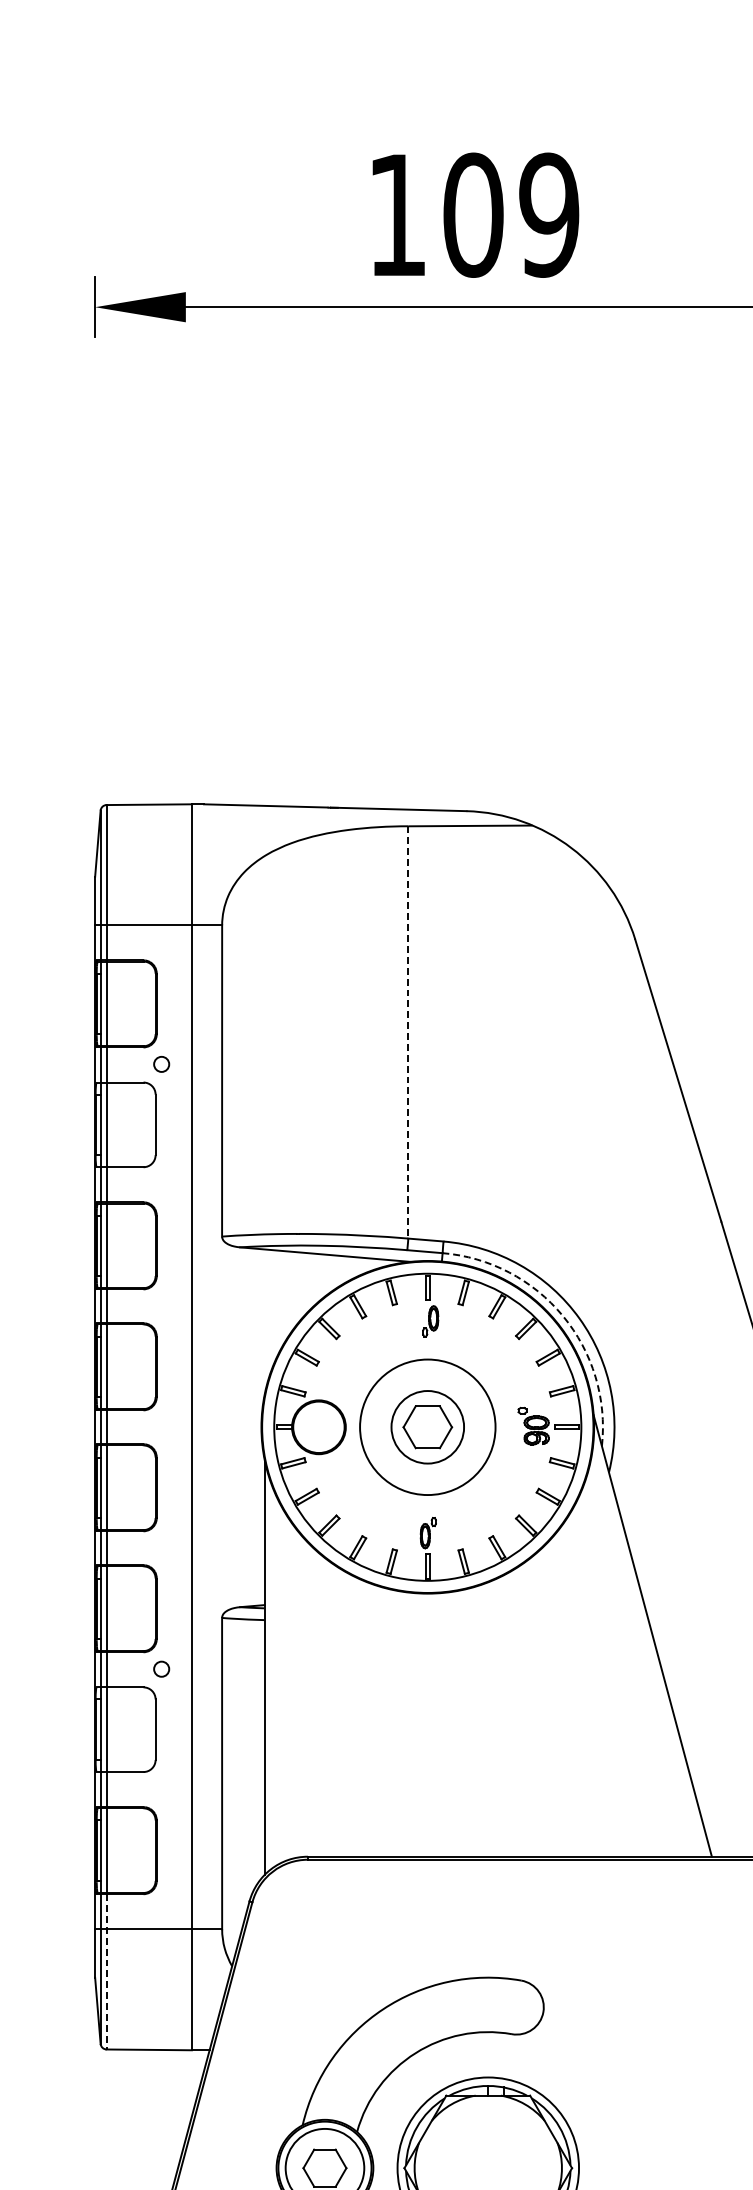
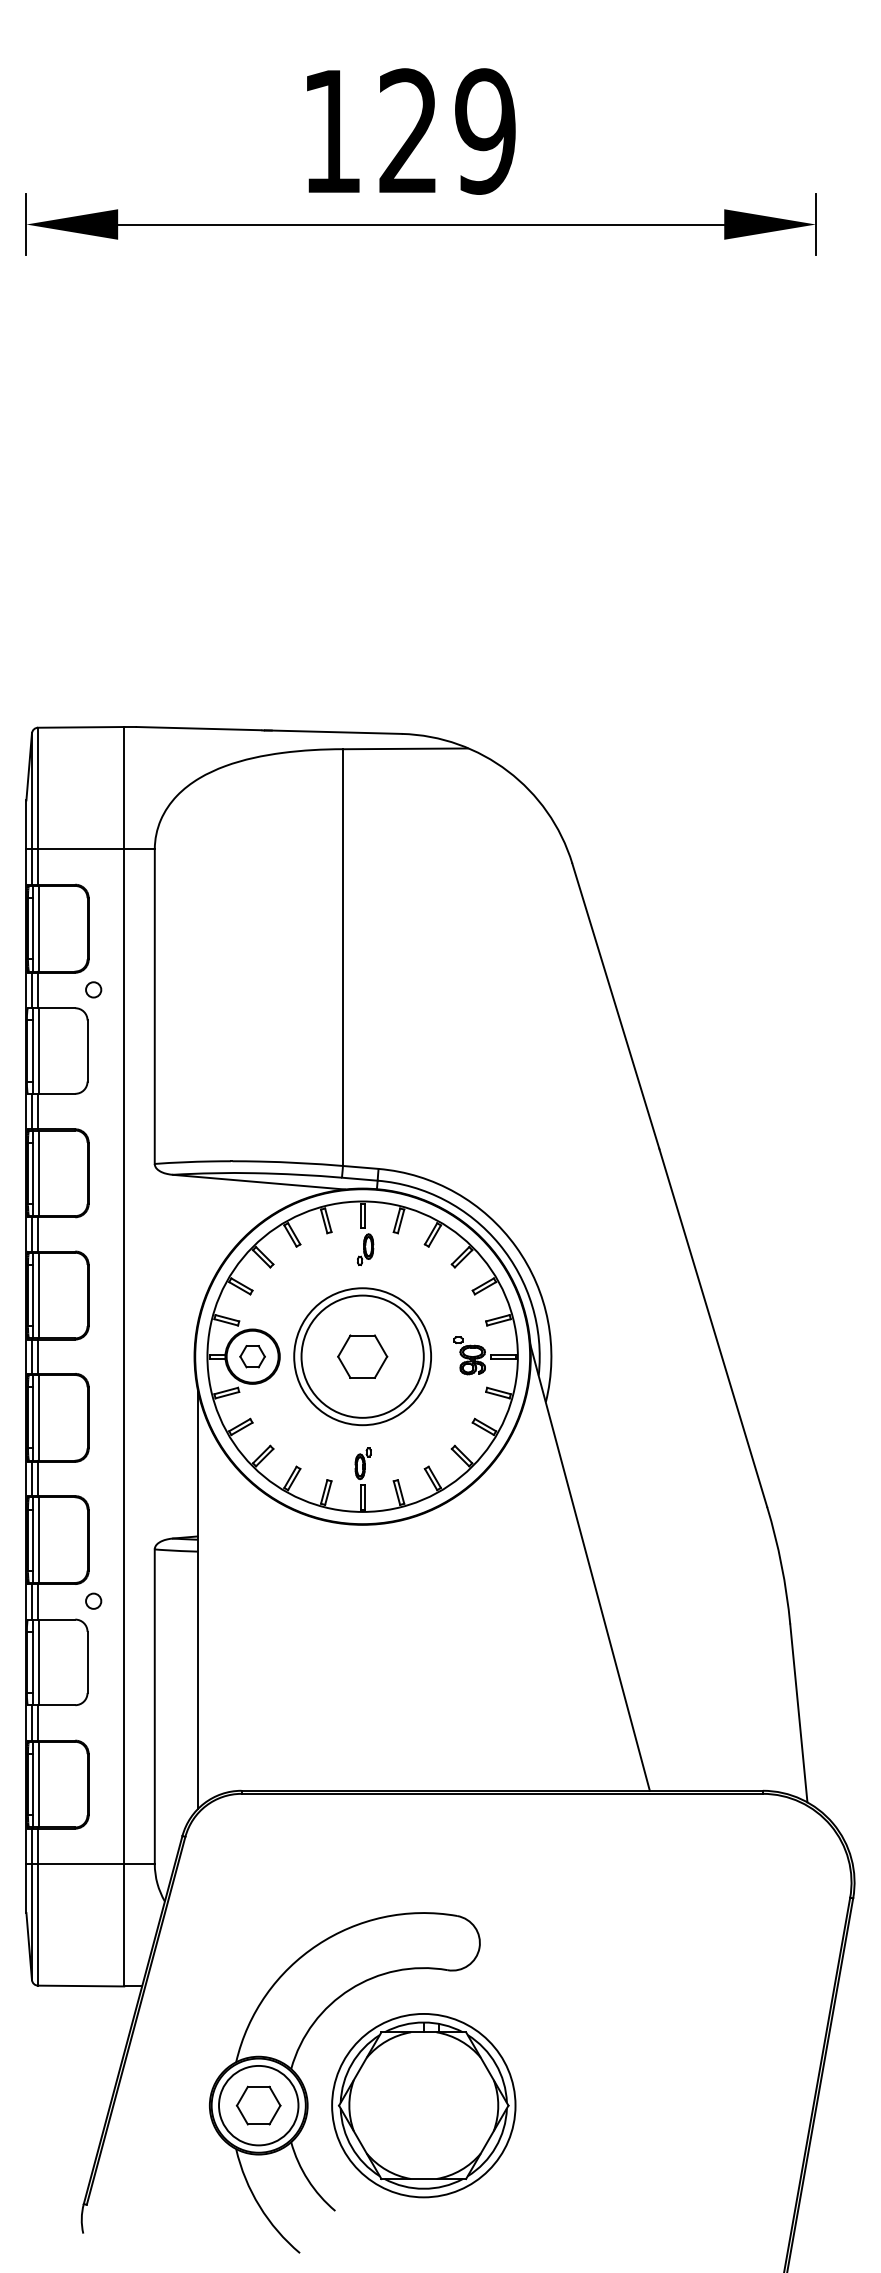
text: (473, 215) -> (408, 131), 109 -> 129
line: (407, 1033) -> (342, 958), dashed -> solid
arc: (563, 1316) -> (499, 1244), dashed -> solid
part: (318, 1427) -> (252, 1356), added
circle: (427, 1427) -> (362, 1356), size x1.67
line: (107, 1972) -> (38, 1907), dashed -> solid

